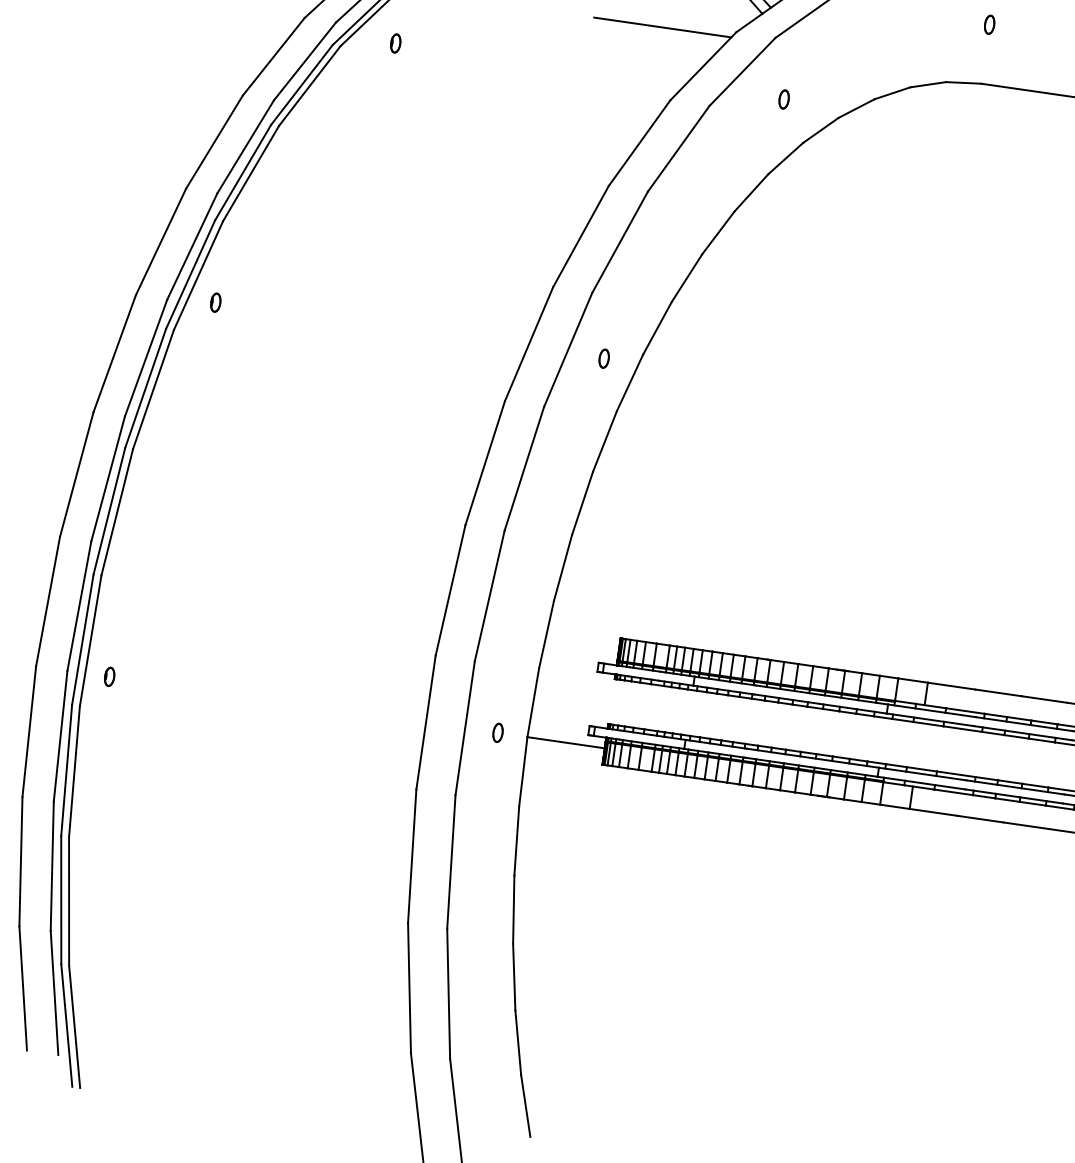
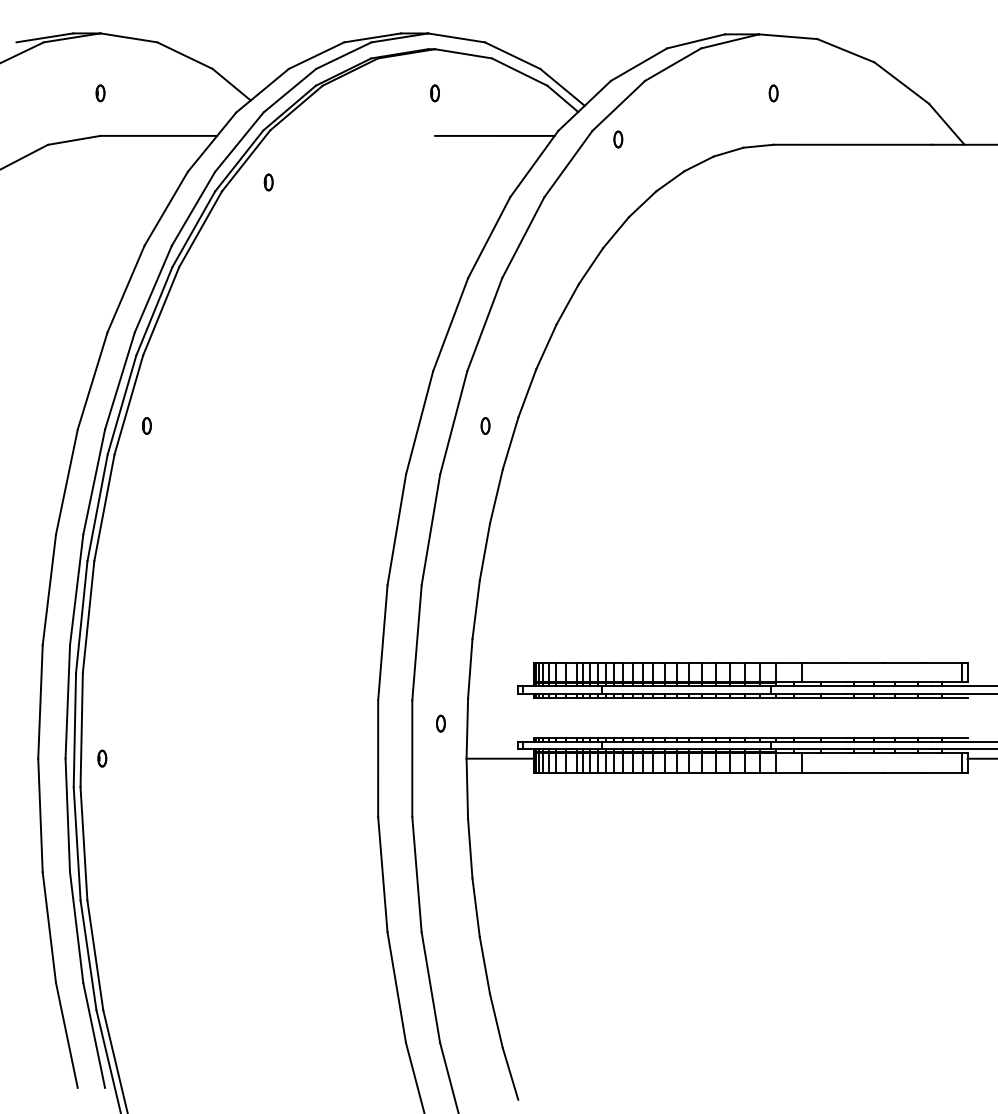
part: (784, 99) -> (618, 139), moved
part: (497, 732) -> (440, 723), moved

